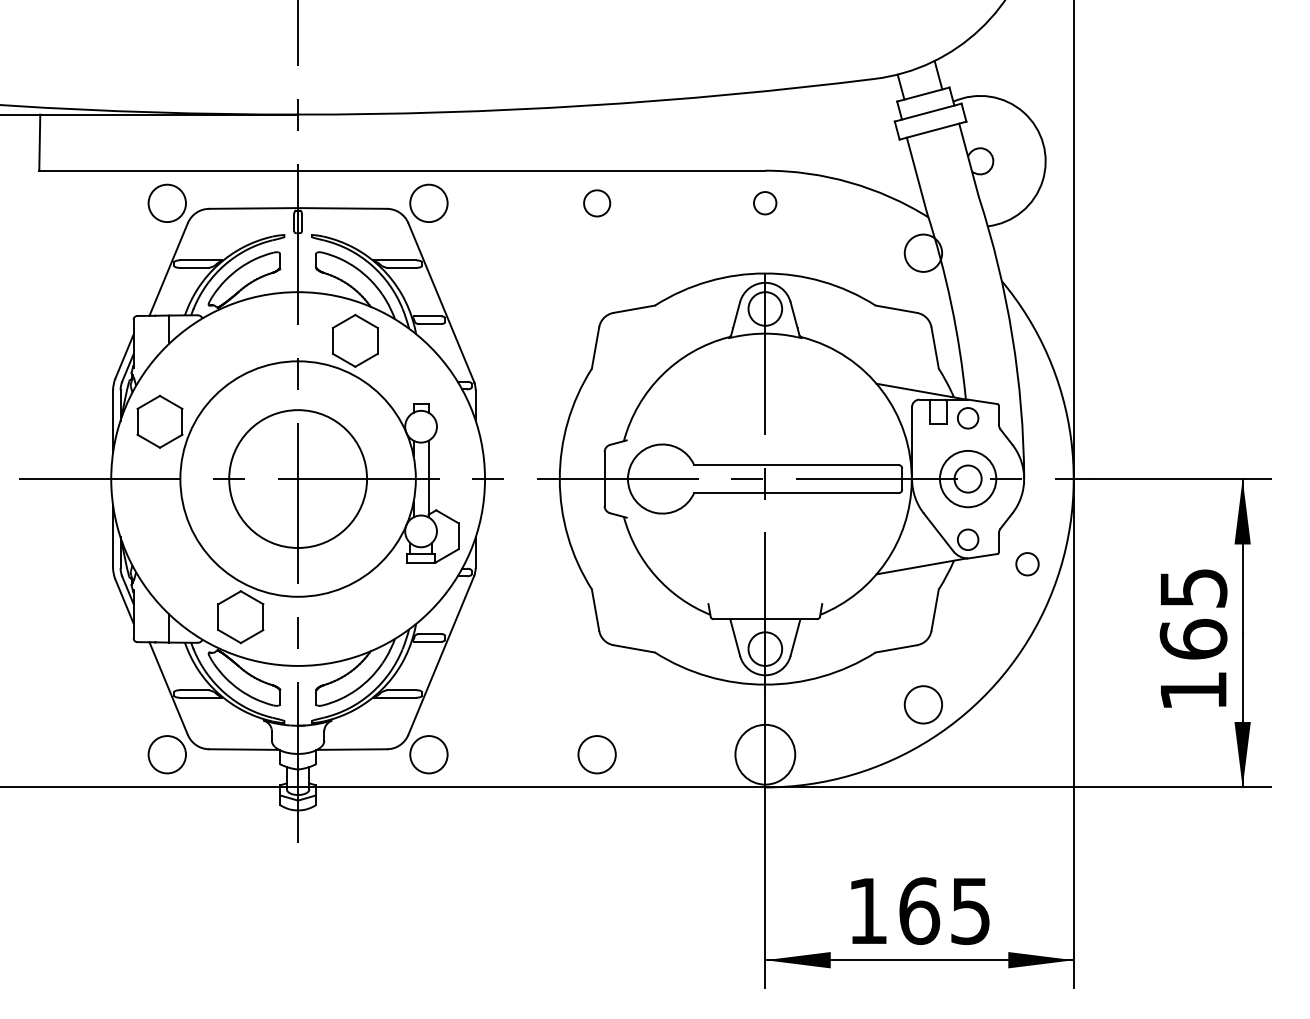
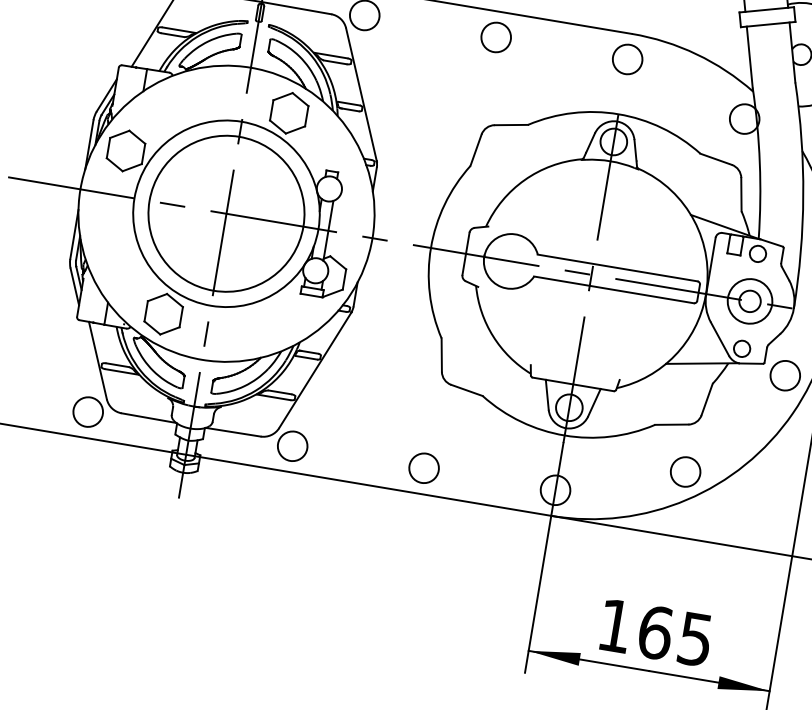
circle: (764, 202) -> (627, 58), size x1.67
circle: (596, 203) -> (495, 37), size x1.43
circle: (297, 478) -> (226, 213), size x1.43
circle: (1027, 563) -> (785, 375), size x1.67
circle: (765, 754) -> (555, 490), size x0.62

